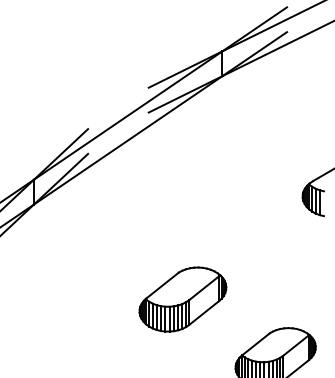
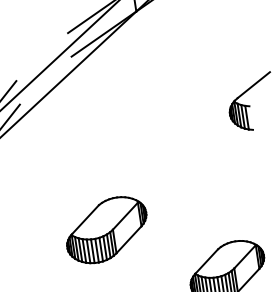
part: (182, 299) -> (106, 230), moved

